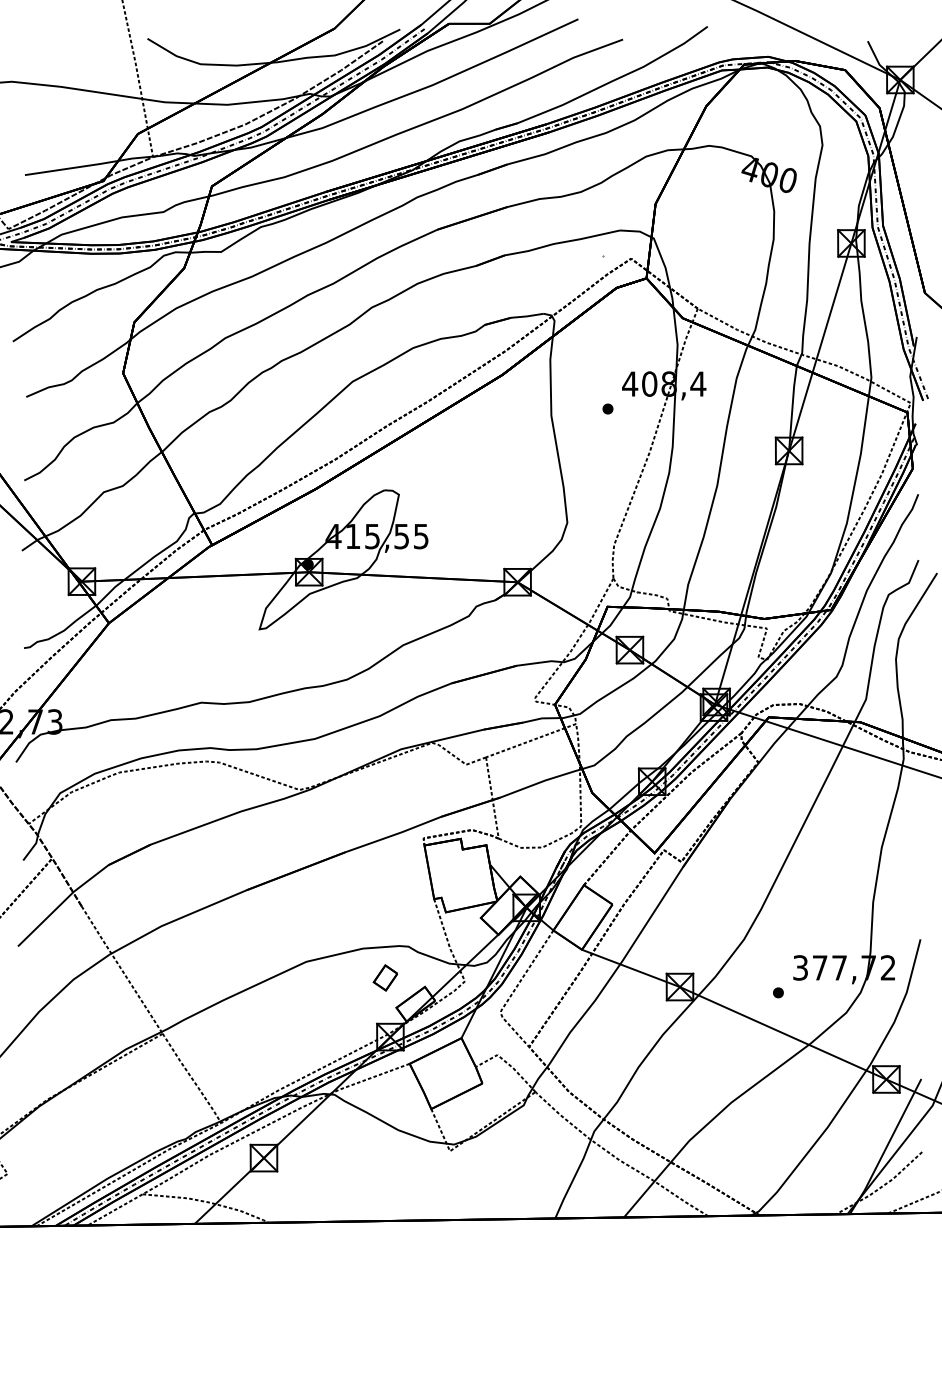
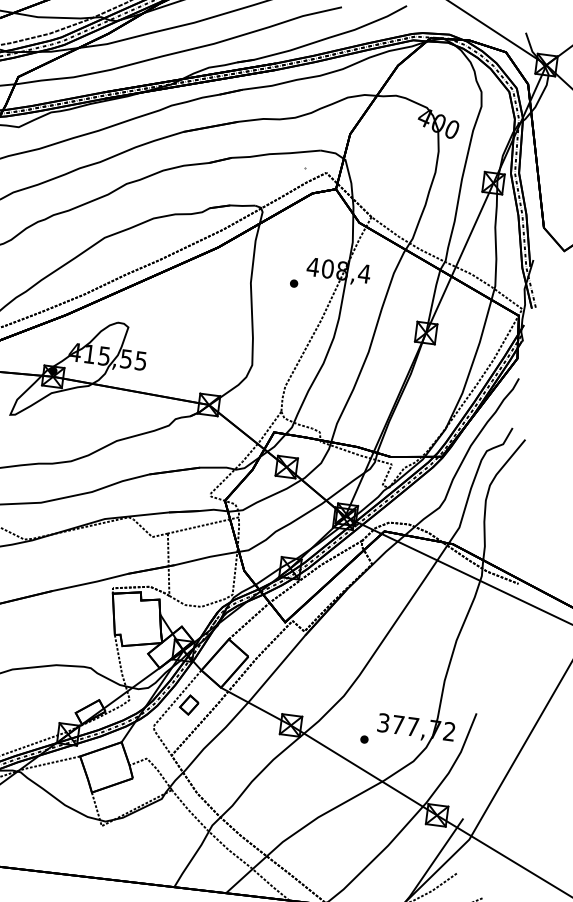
part: (385, 977) -> (189, 704), moved

